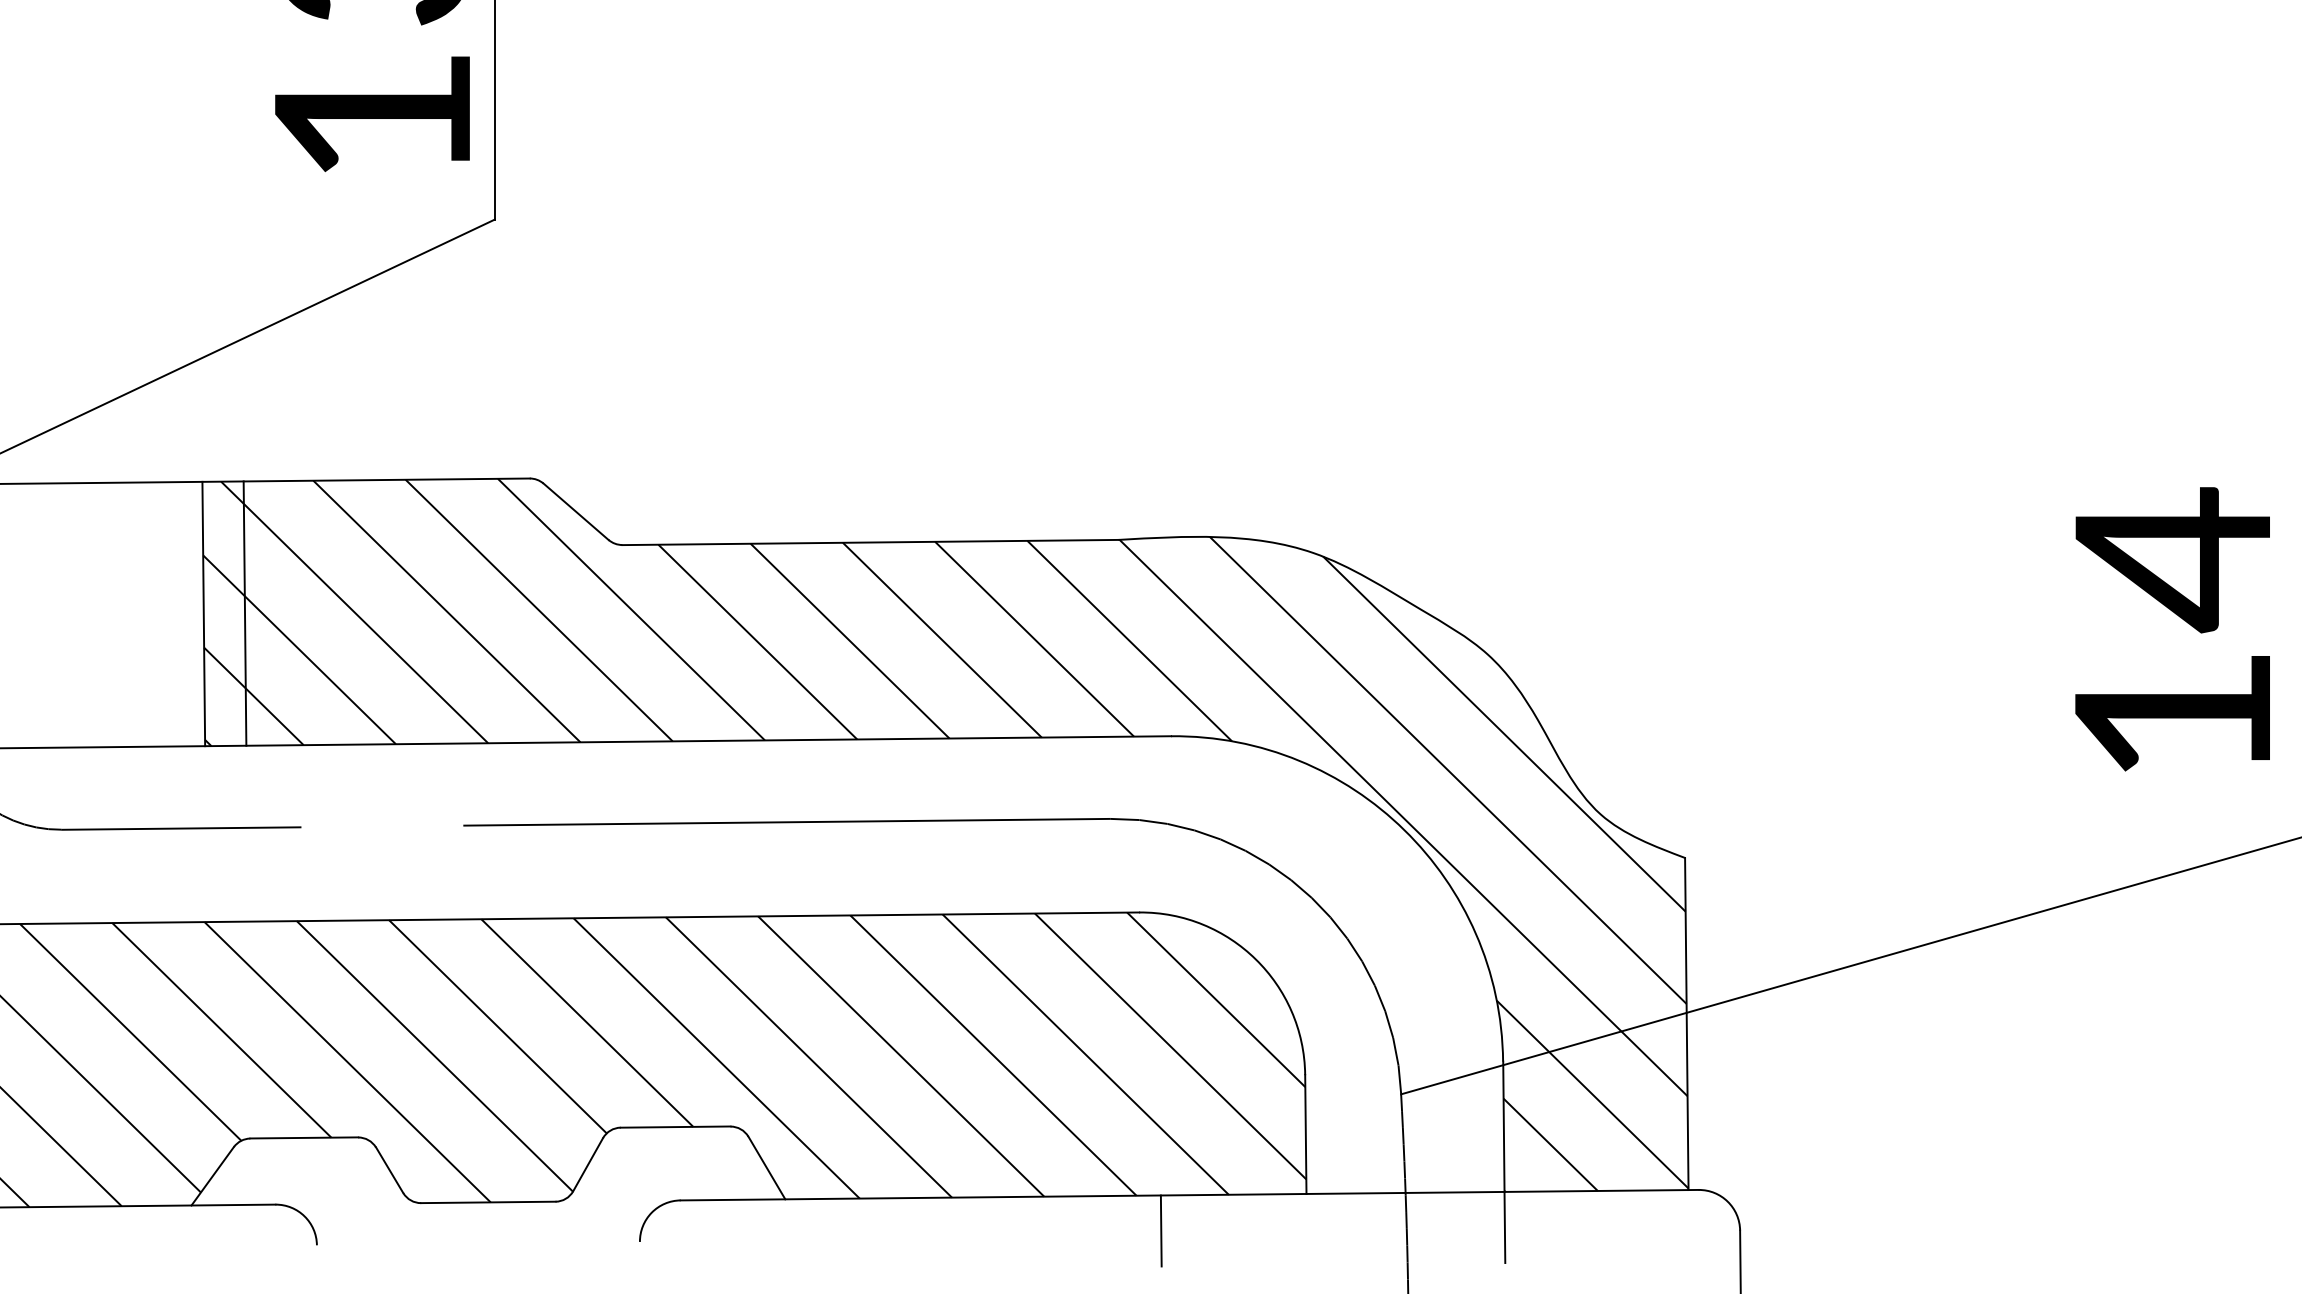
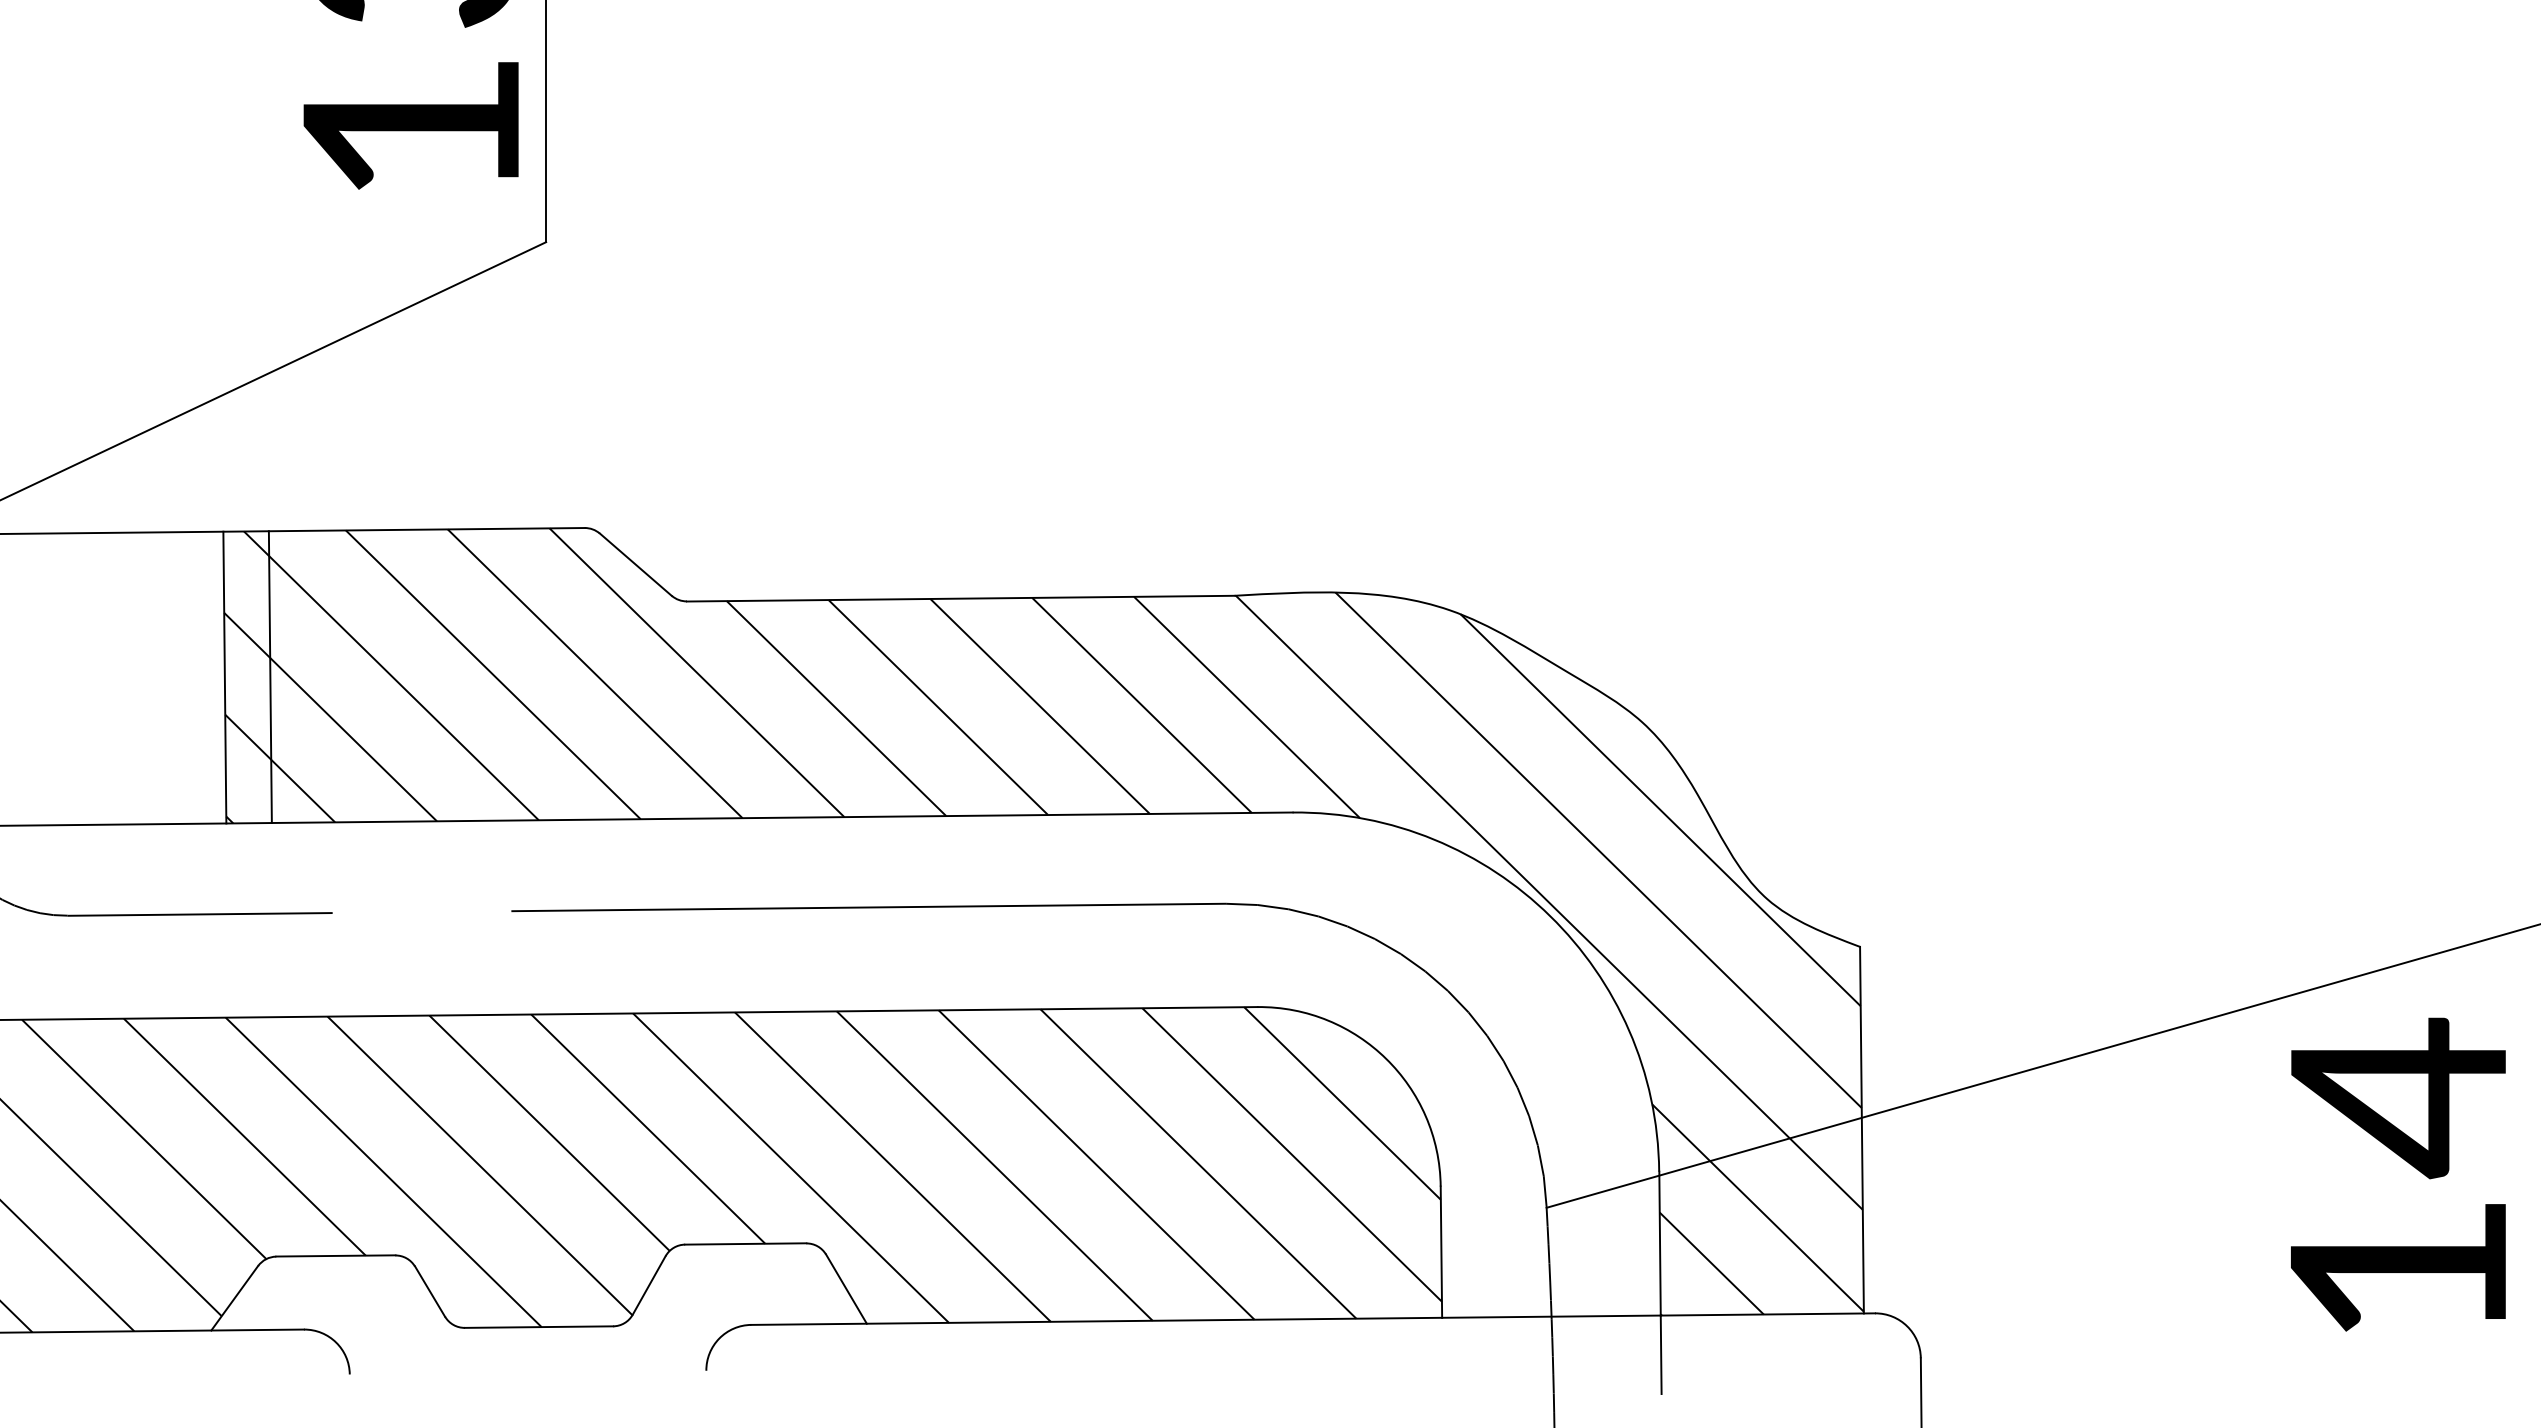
text: (2172, 629) -> (2398, 1174), moved
line: (1160, 1230) -> (1280, 1358), removed

